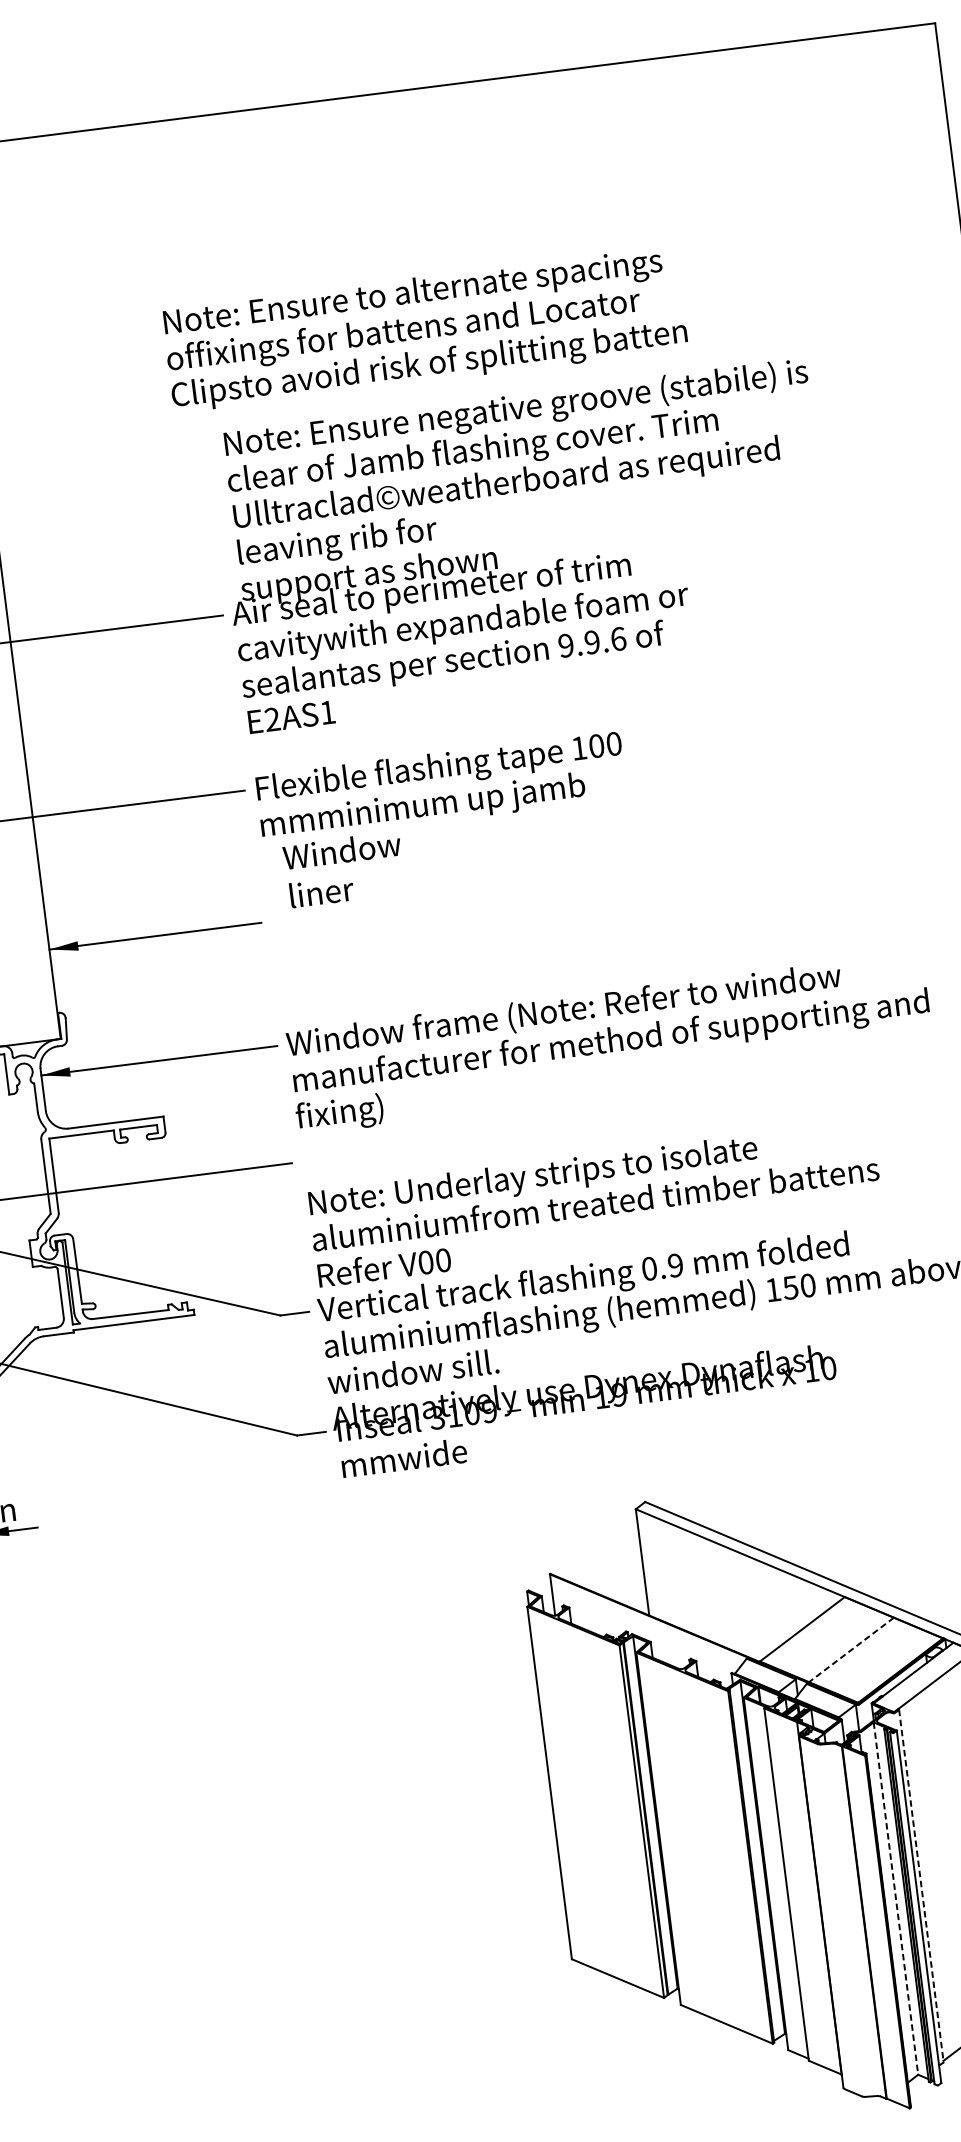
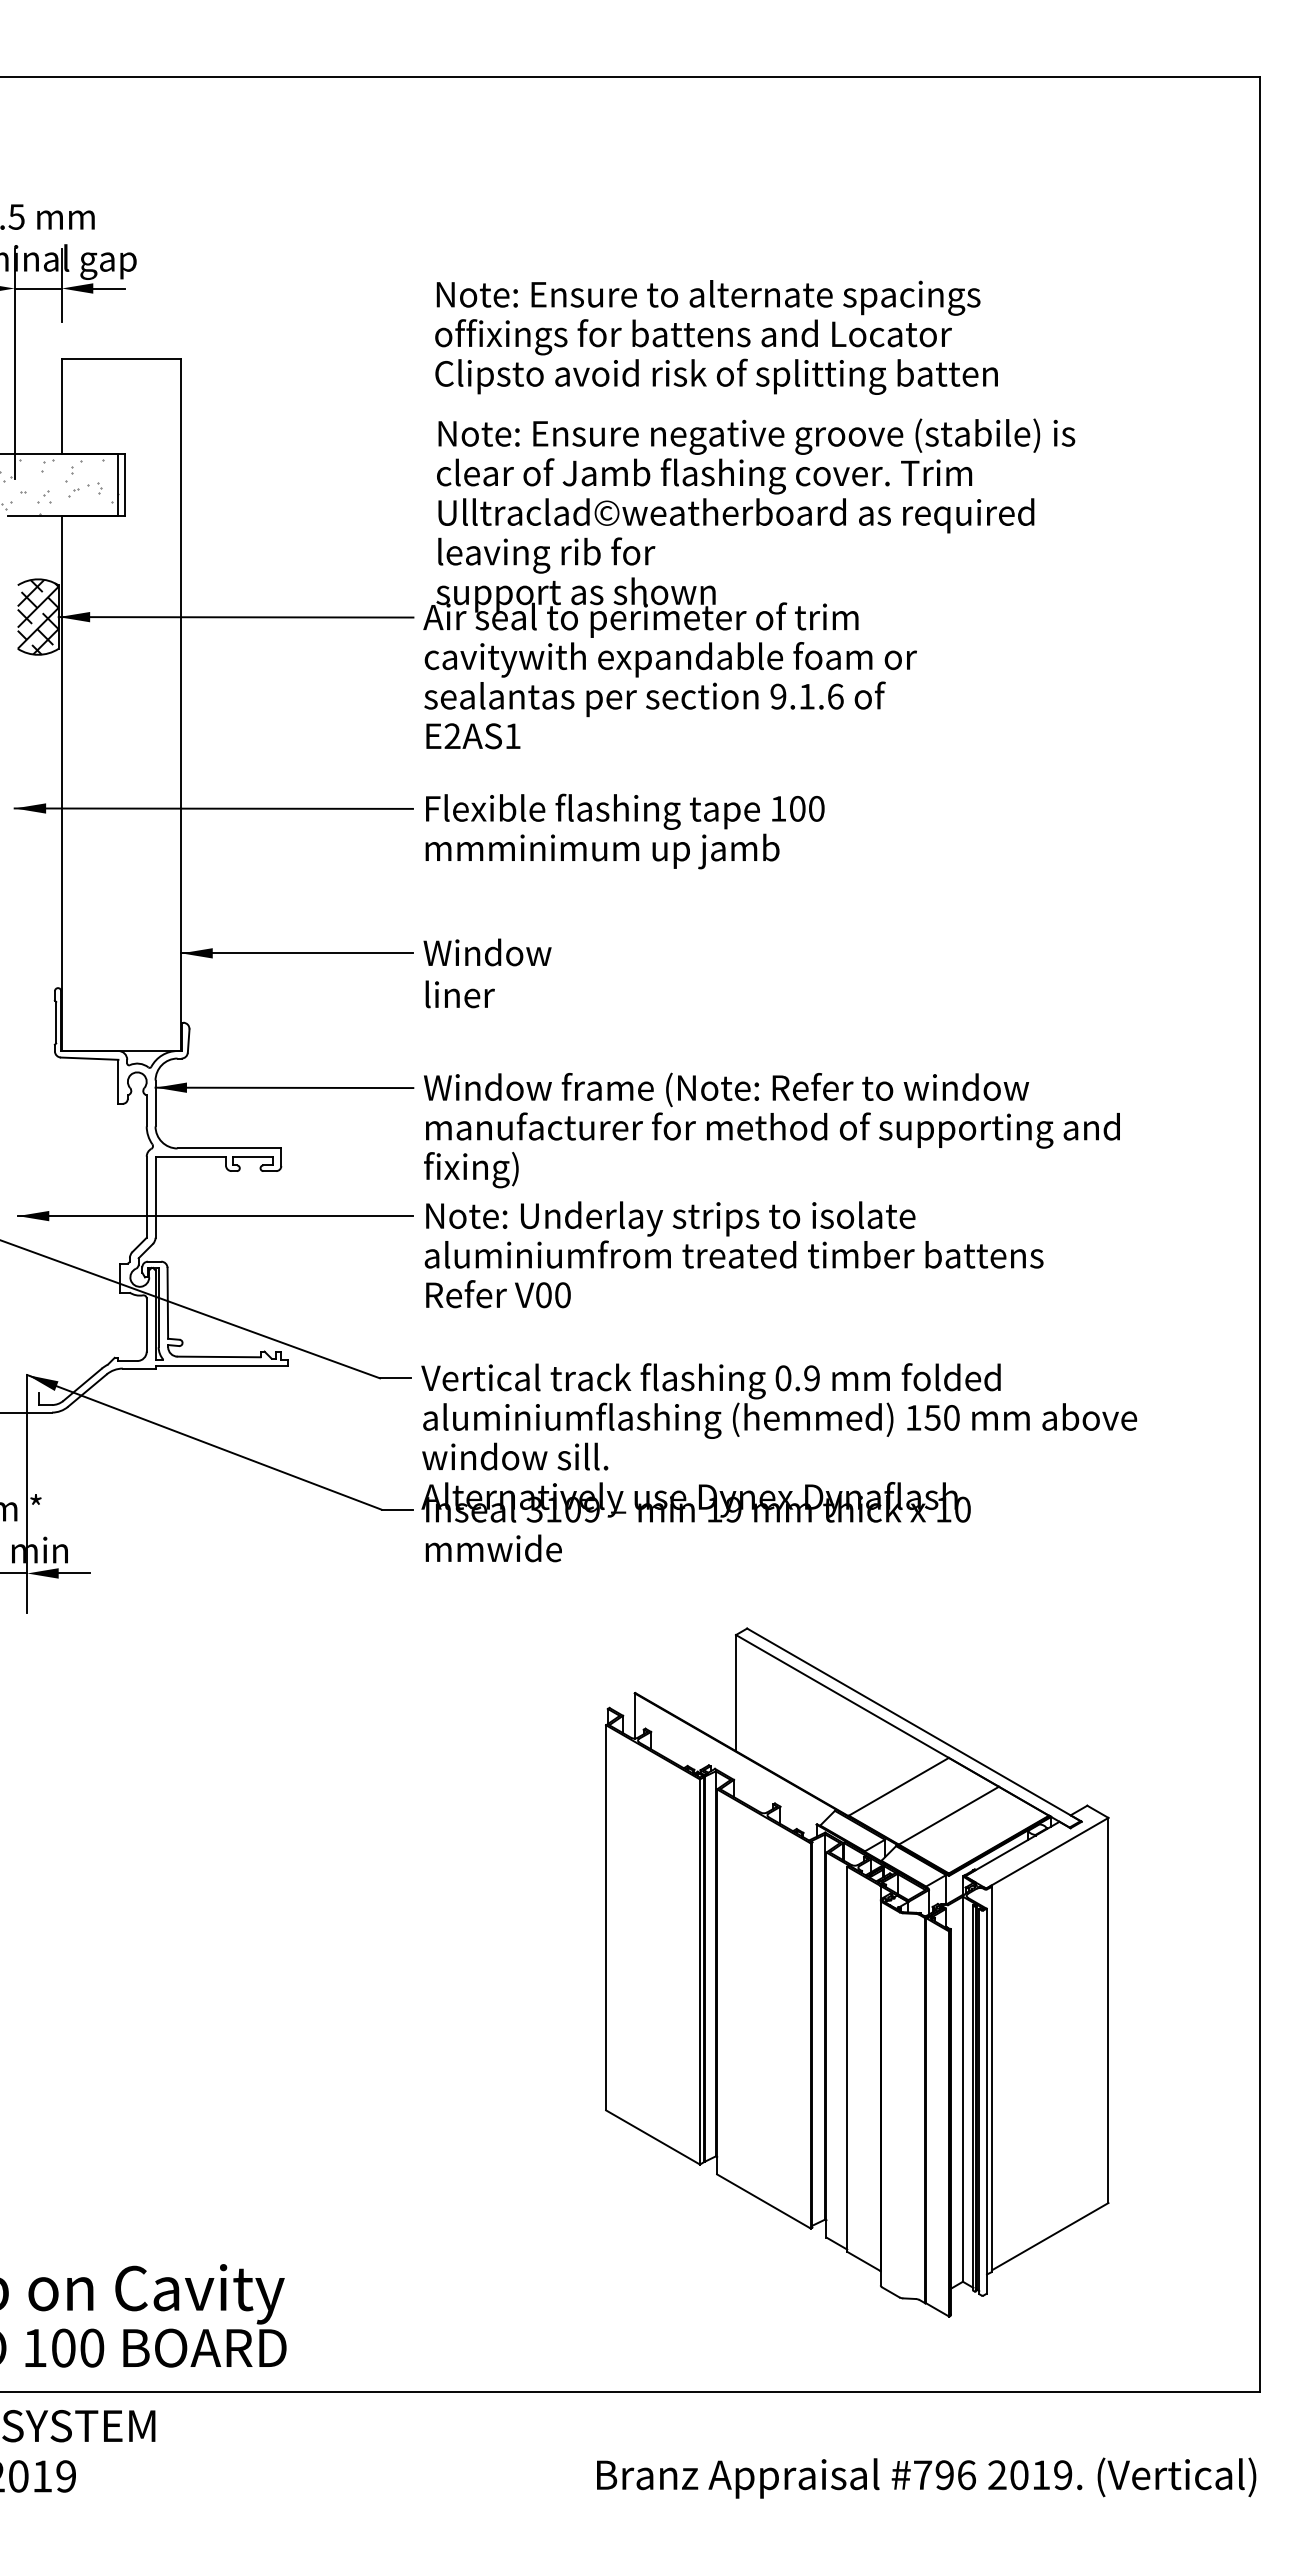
text: (424, 329) -> (716, 337), moved
text: (591, 642) -> (806, 696), 9.9.6 -> 9.1.6
text: (344, 869) -> (487, 973), moved
text: (594, 1203) -> (733, 1254), moved
line: (851, 1649) -> (948, 1815), dashed -> solid
line: (921, 1886) -> (992, 2079), dashed -> solid
line: (895, 1898) -> (962, 2089), dashed -> solid

